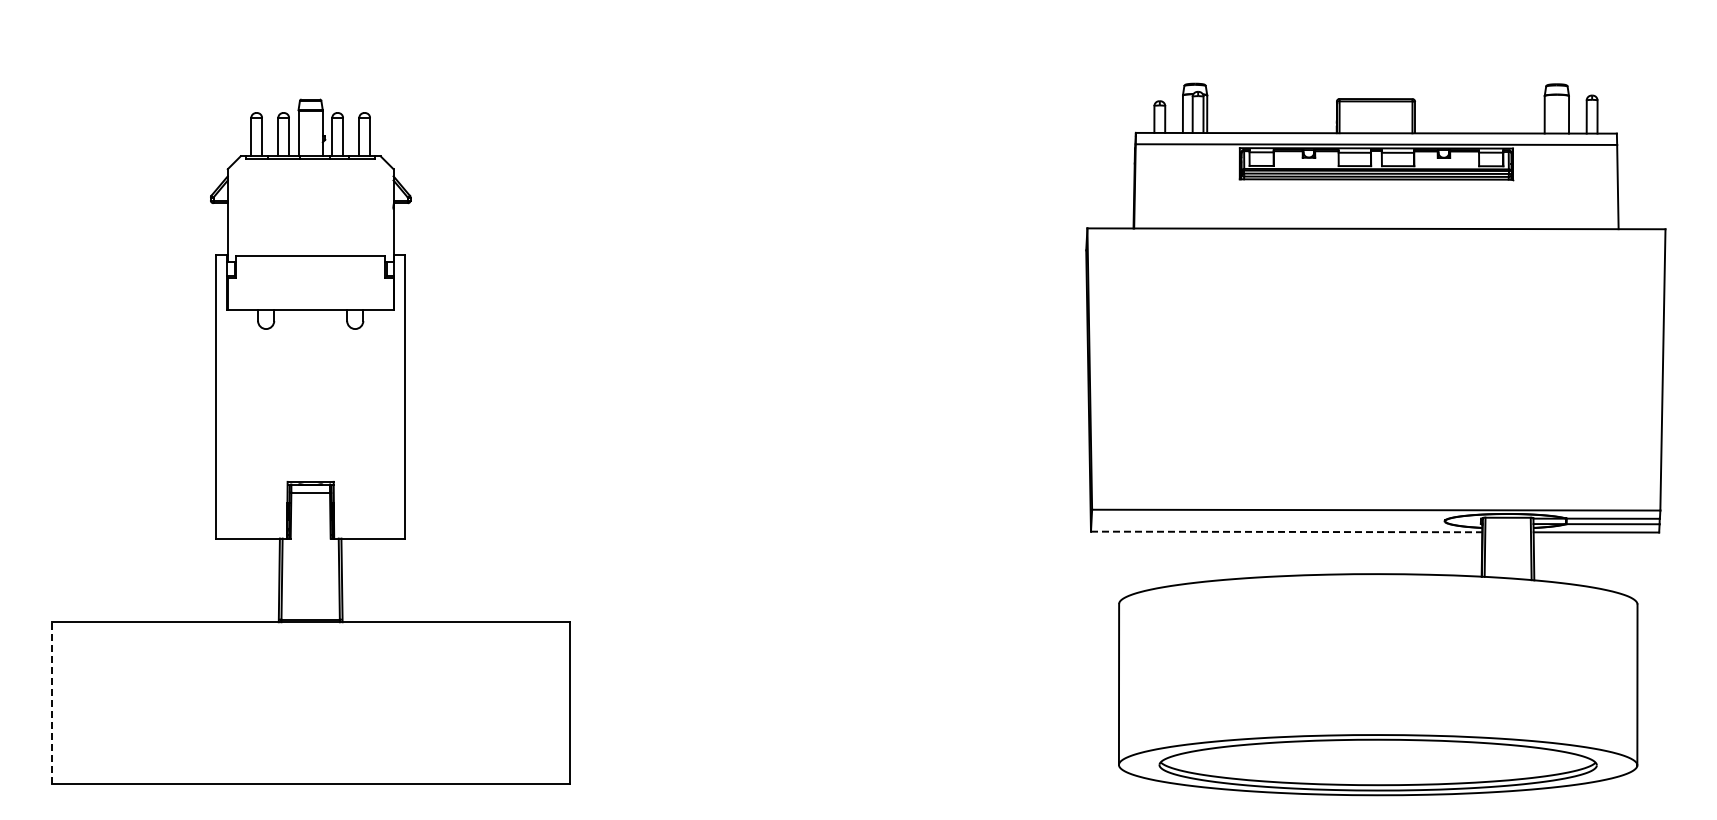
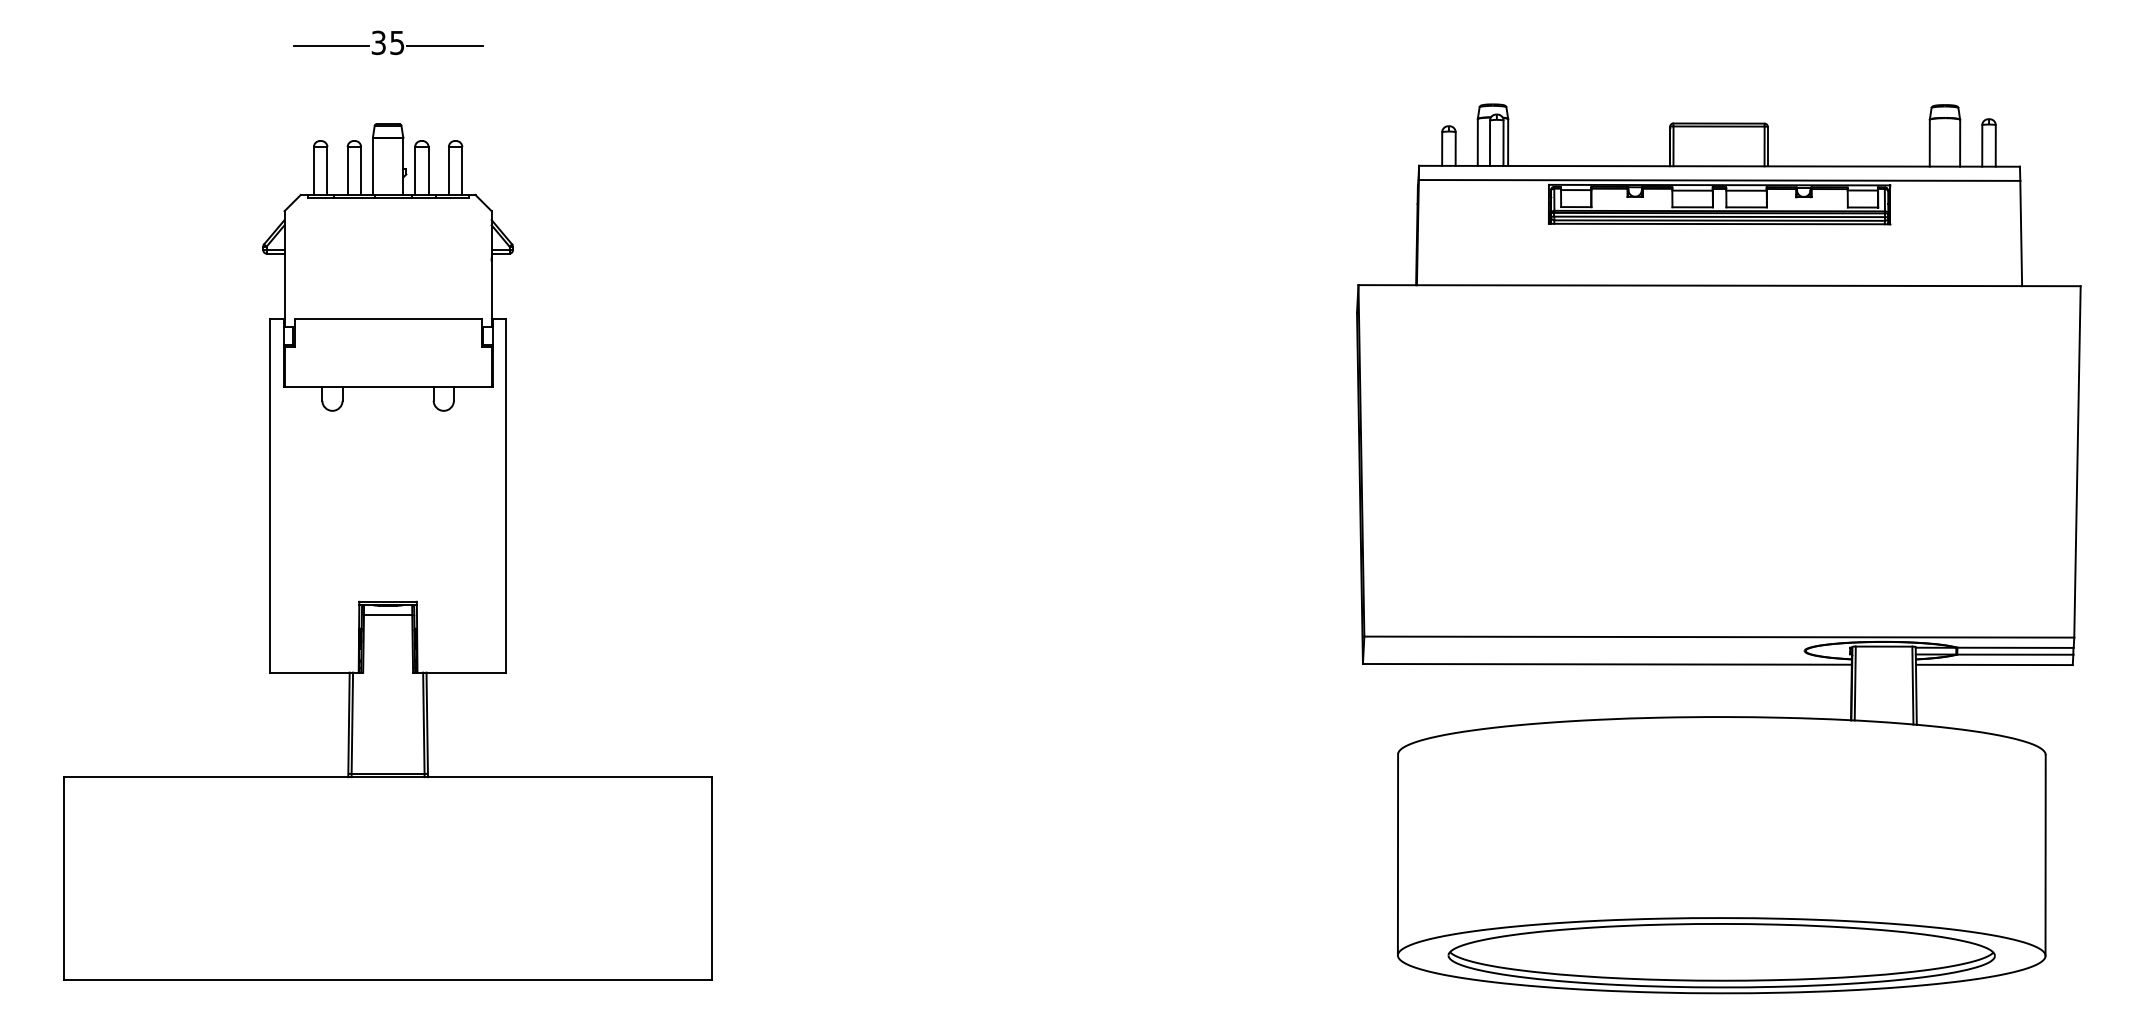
part: (310, 34) -> (387, 42), added
line: (1286, 531) -> (1607, 663), dashed -> solid
line: (51, 703) -> (64, 878), dashed -> solid

